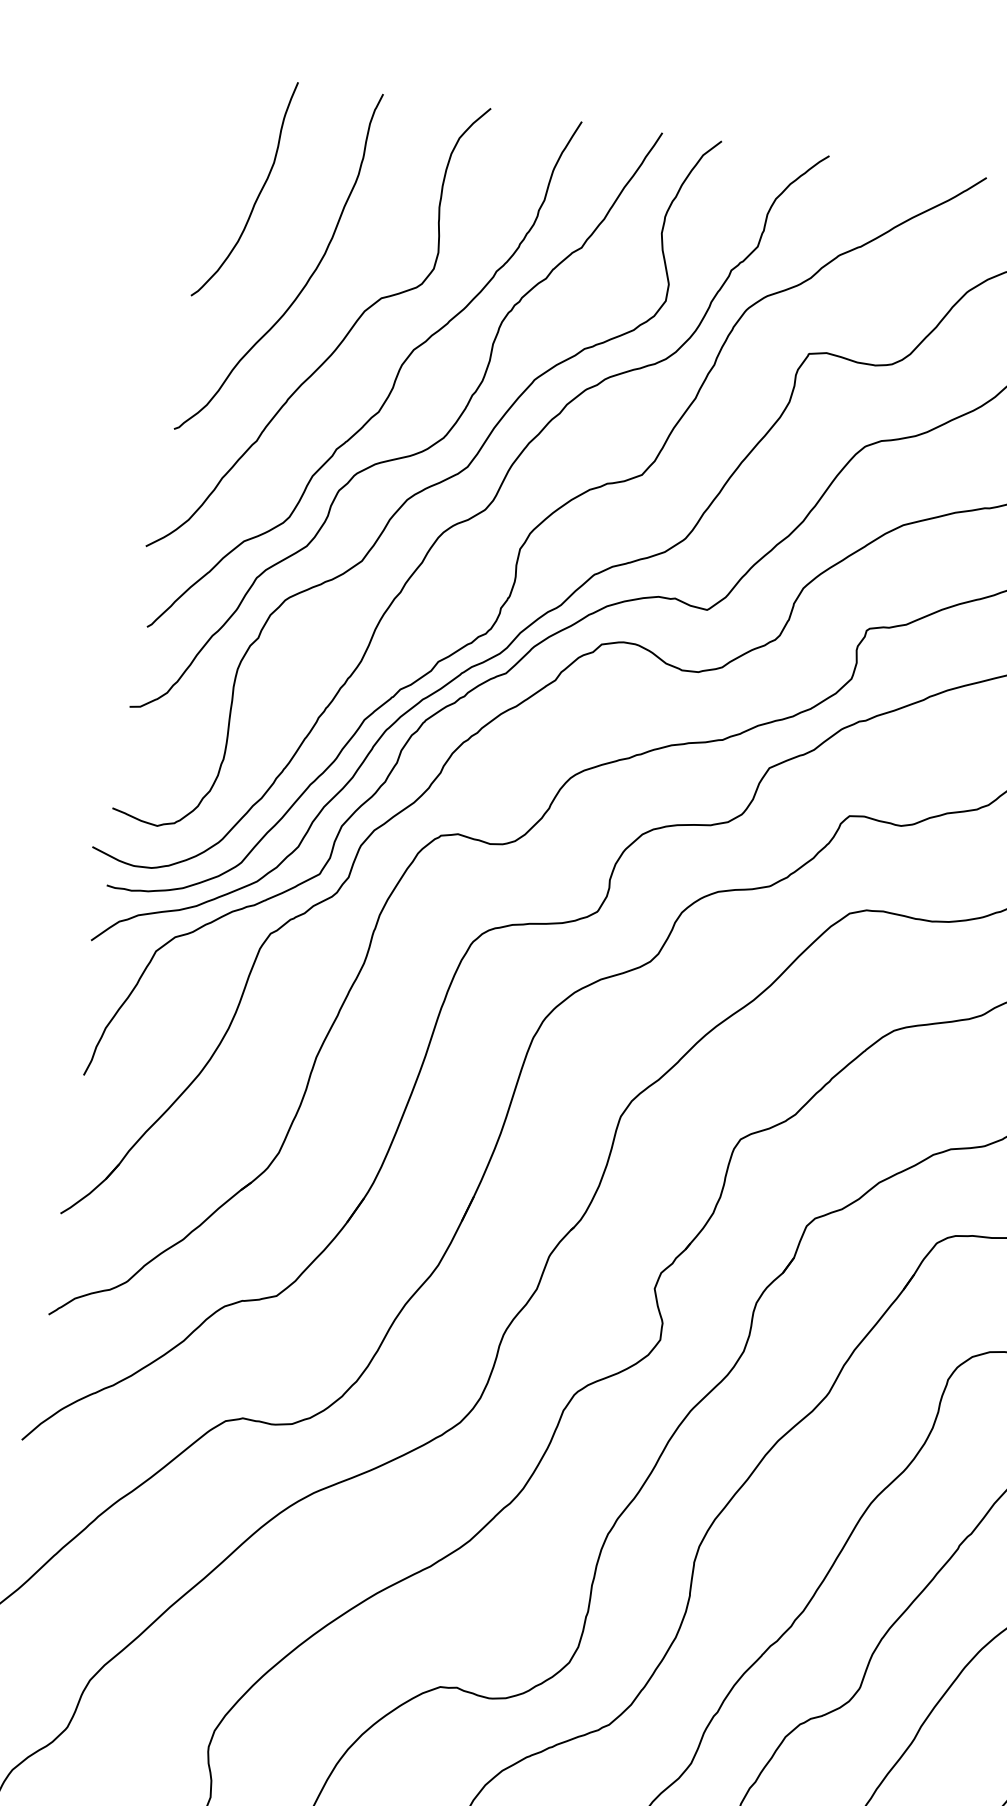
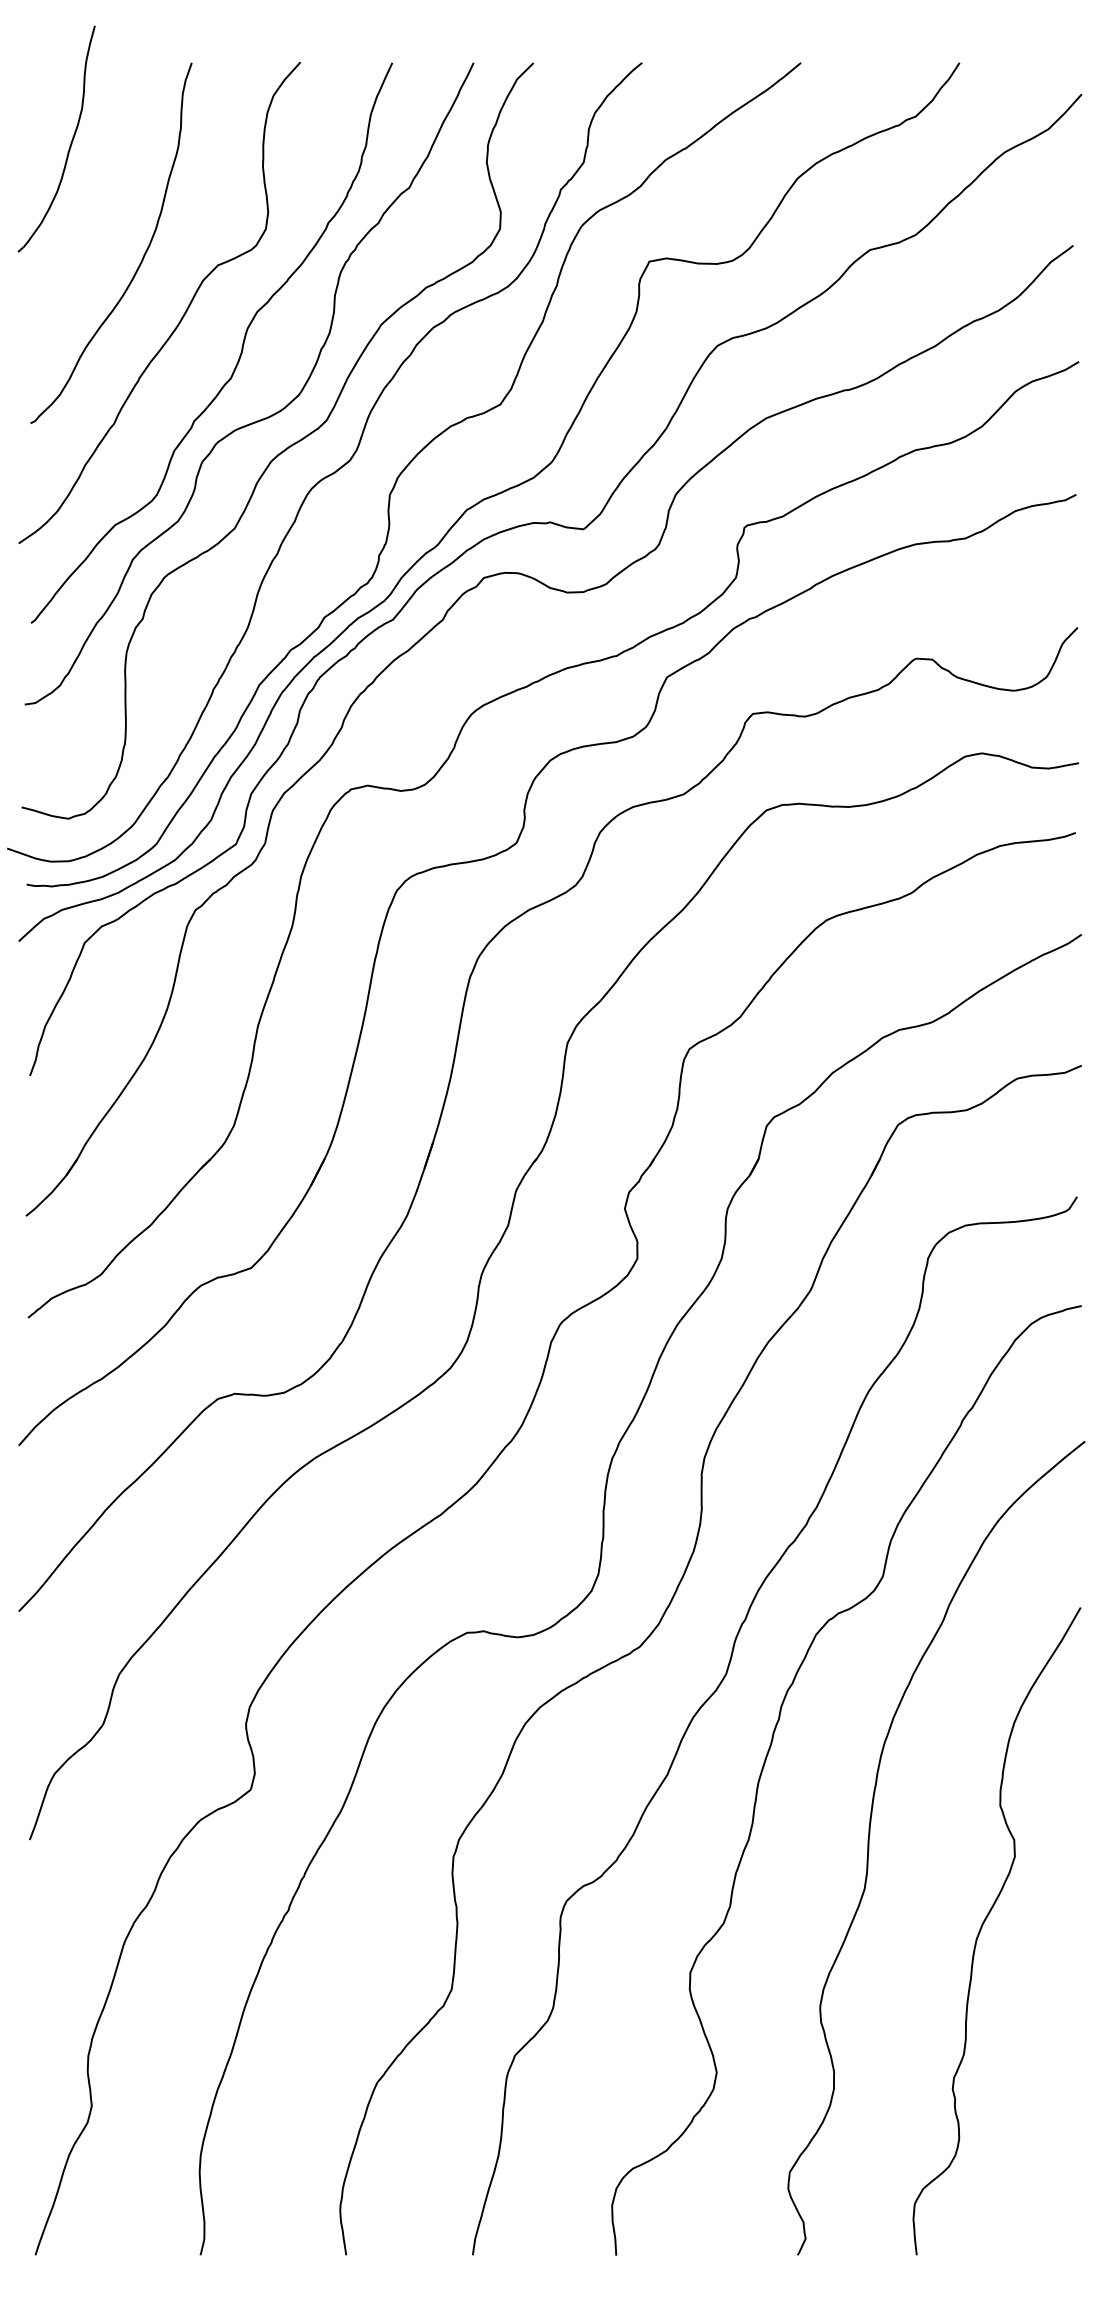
curve: (257, 194) -> (70, 142), moved

